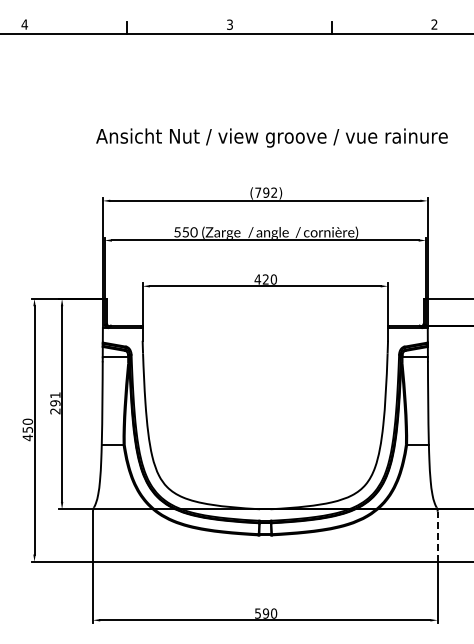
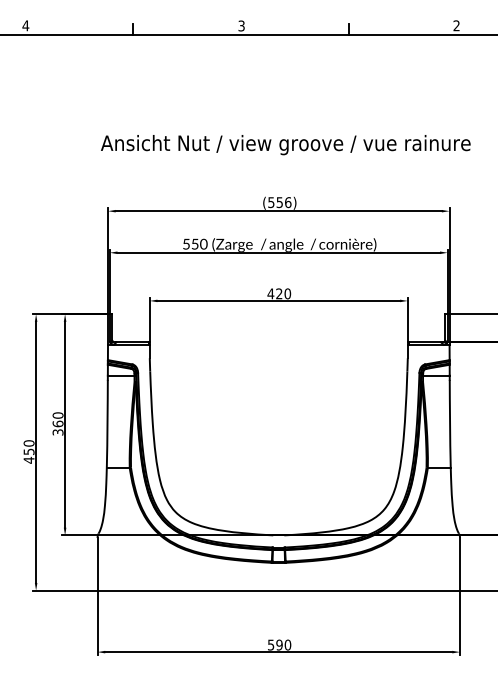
text: (266, 192) -> (280, 202), (792) -> (556)
text: (55, 403) -> (58, 424), 291 -> 360
line: (437, 536) -> (459, 564), dashed -> solid

